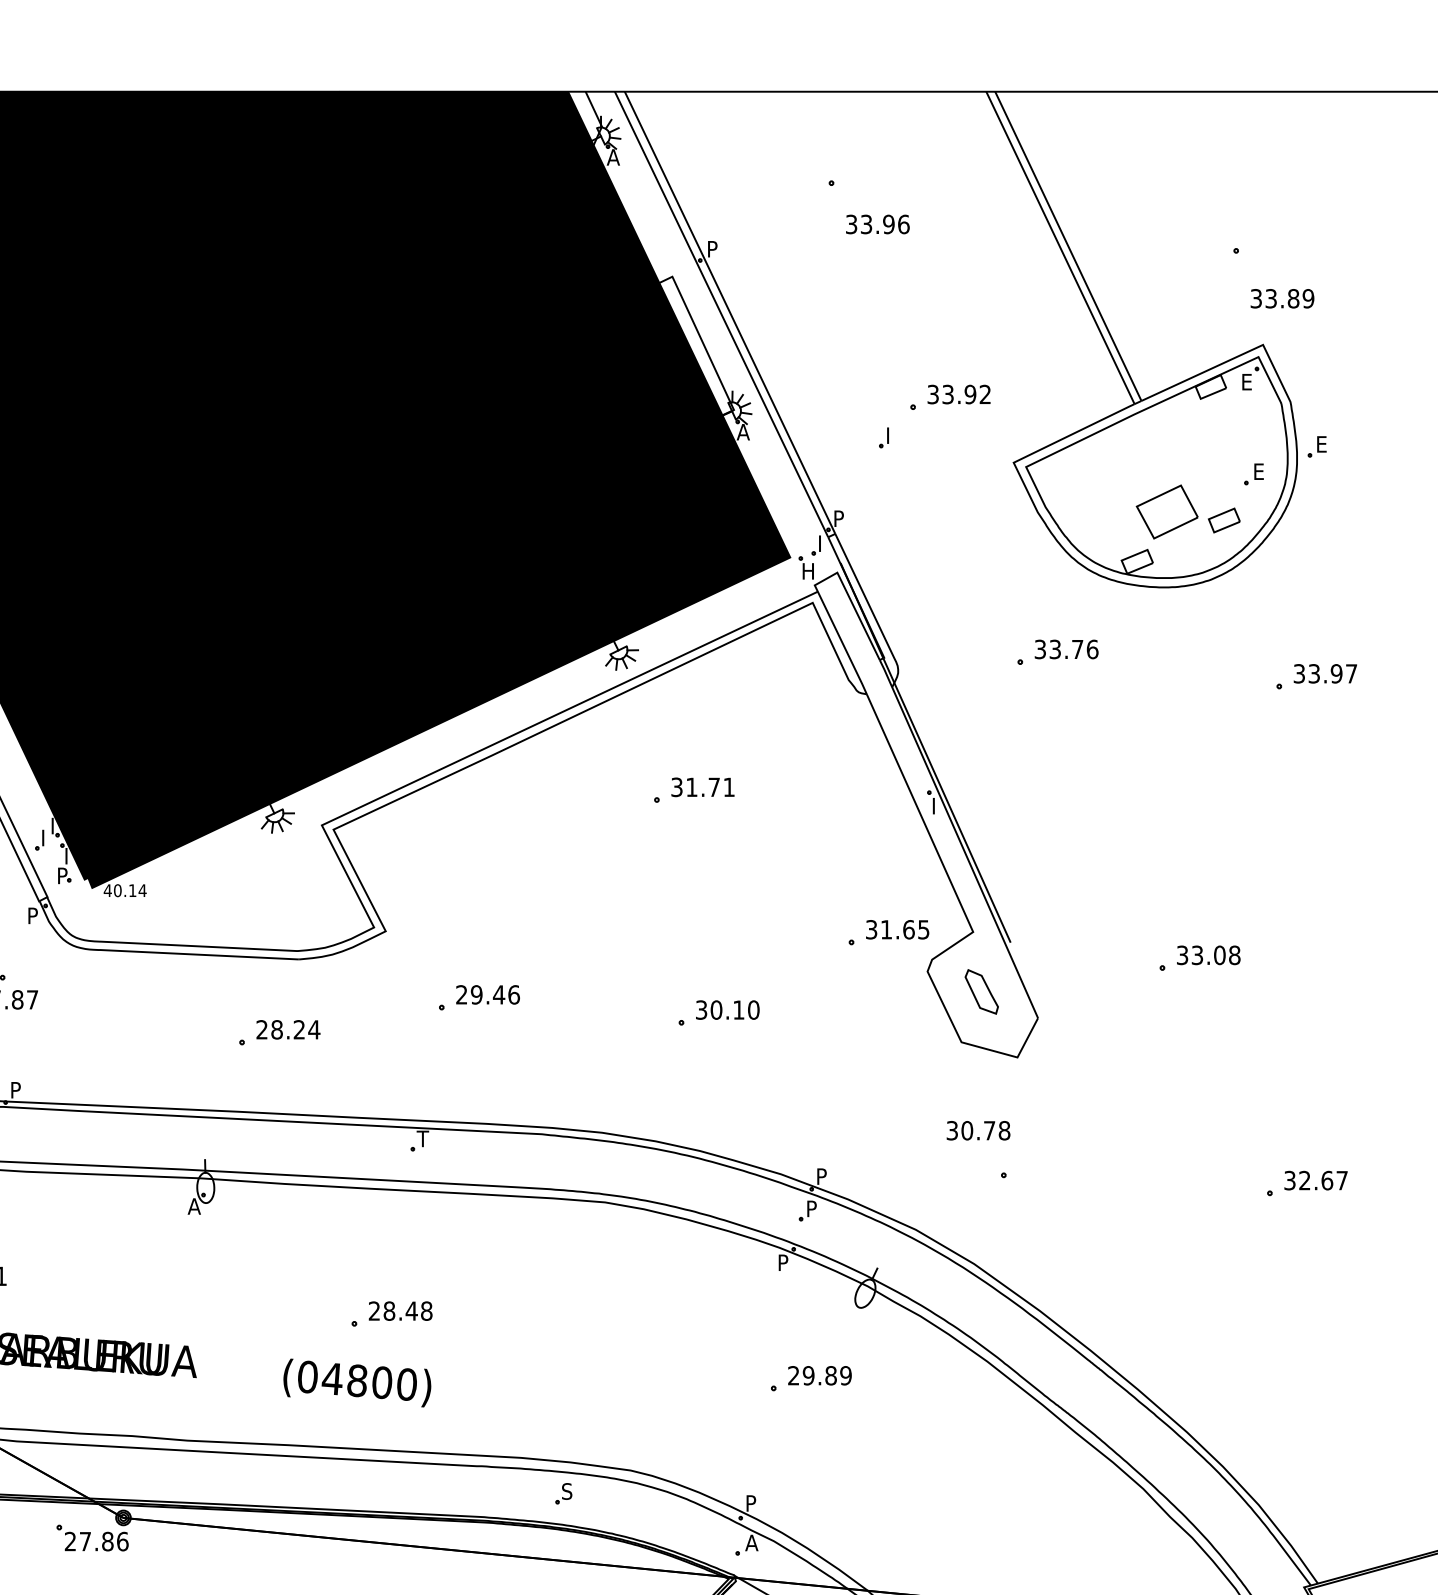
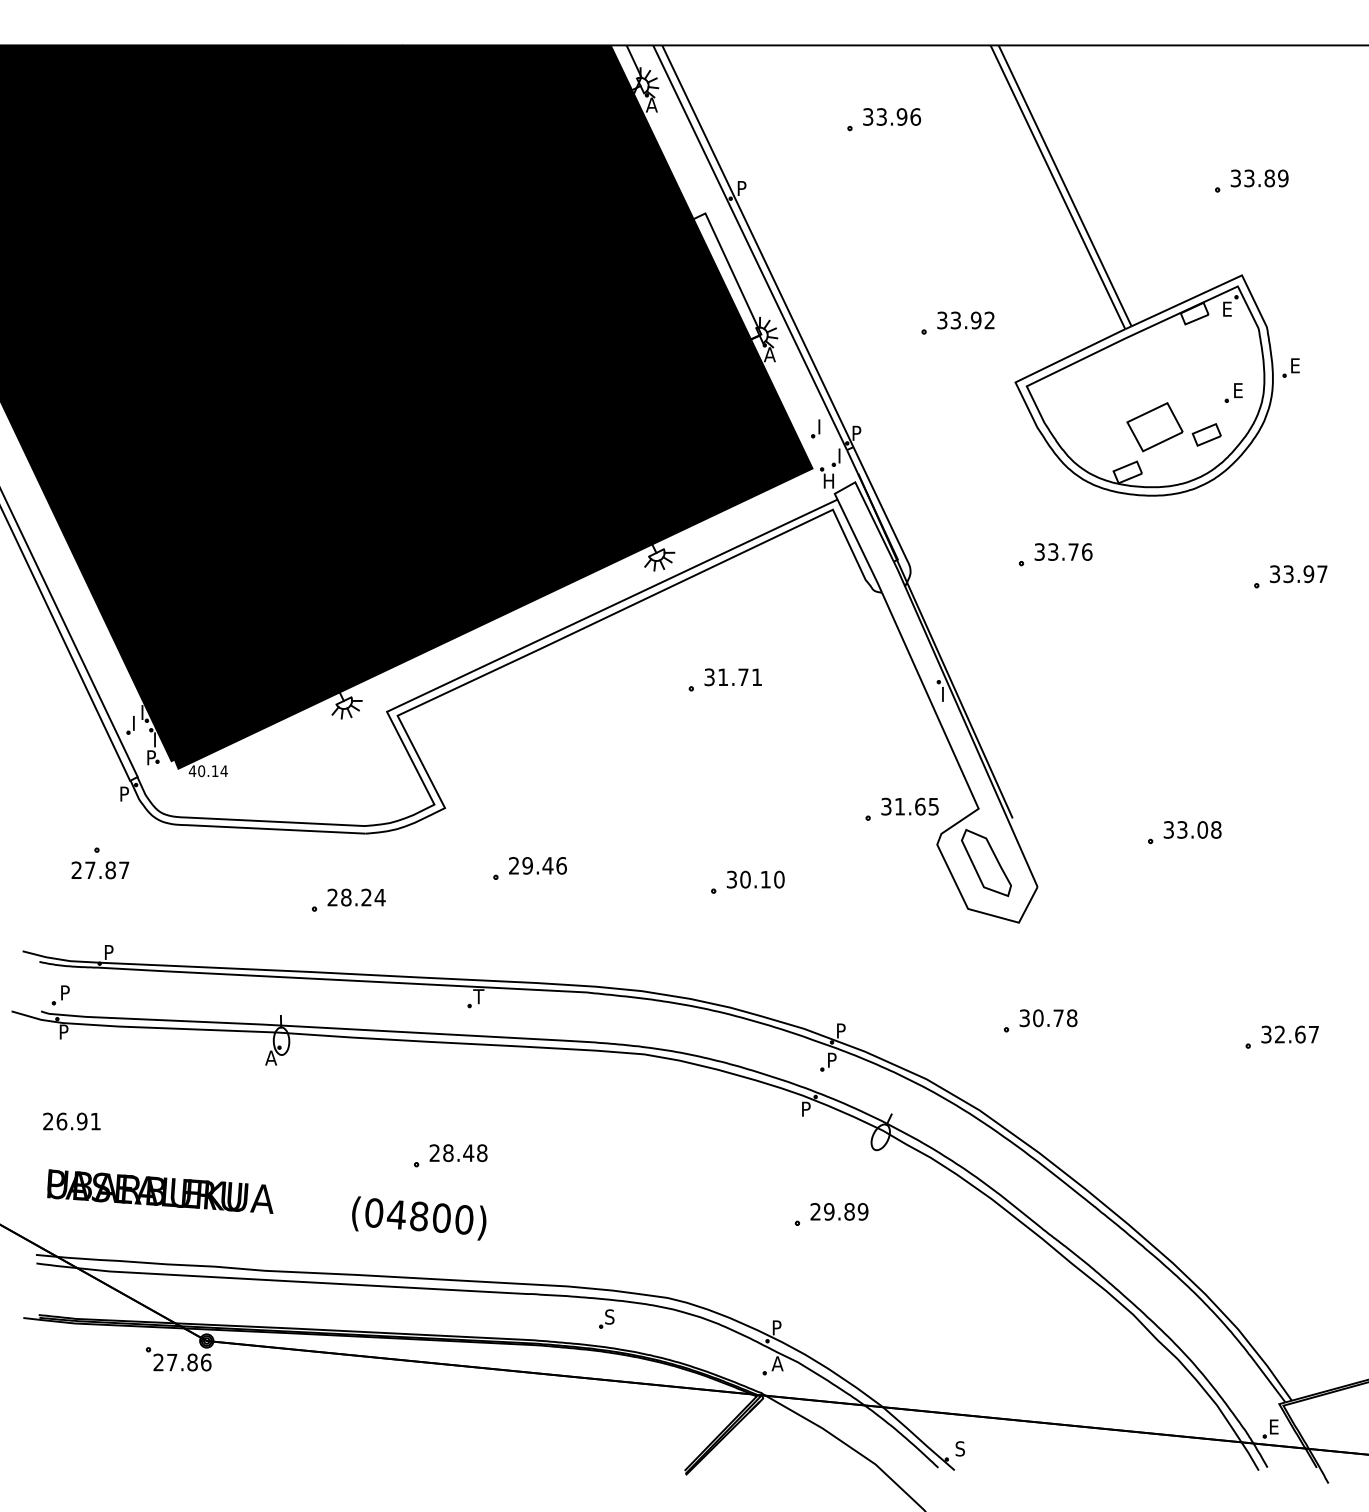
text: (878, 223) -> (892, 116), moved
text: (1282, 298) -> (1259, 178), moved
part: (883, 437) -> (815, 428), moved
part: (981, 992) -> (986, 863), size x1.67
text: (978, 1130) -> (1048, 1018), moved

